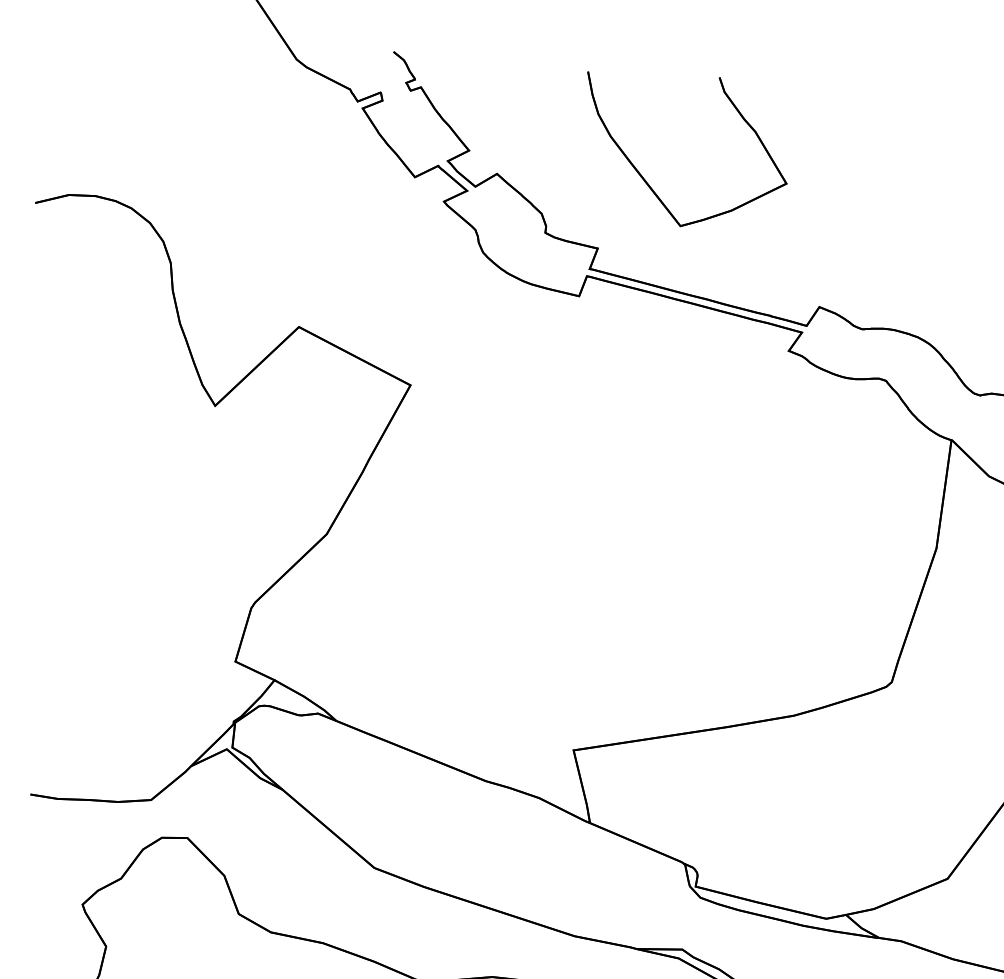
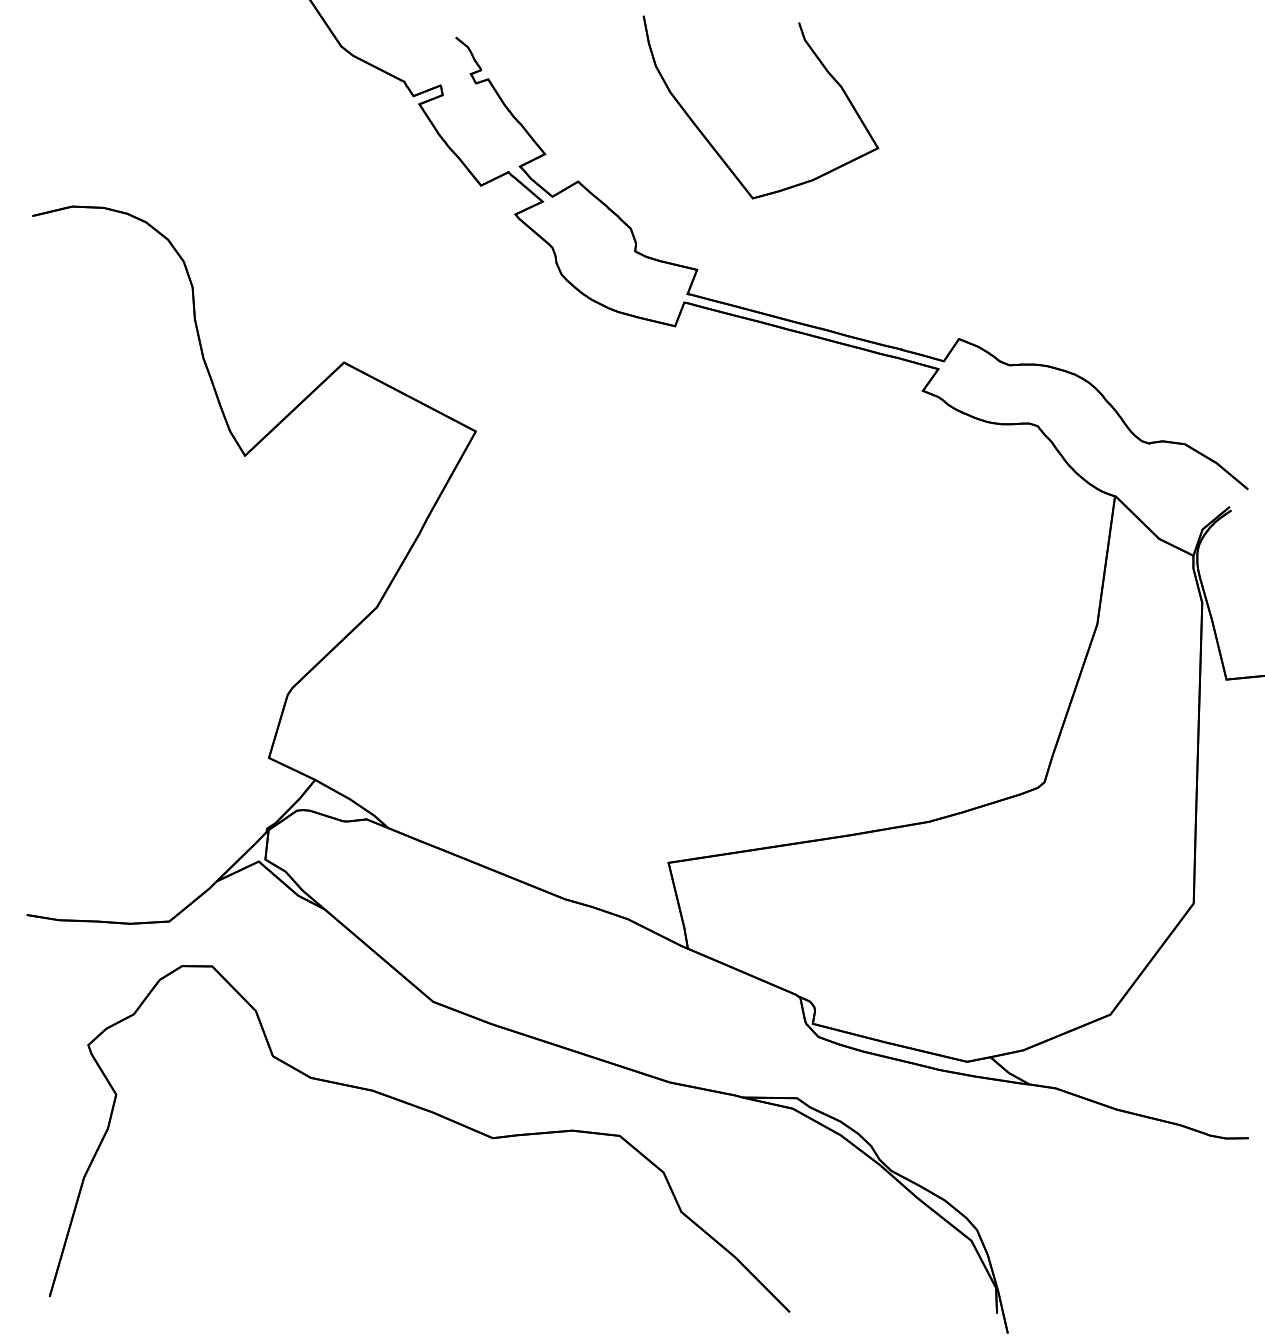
part: (645, 179) -> (711, 143), moved

